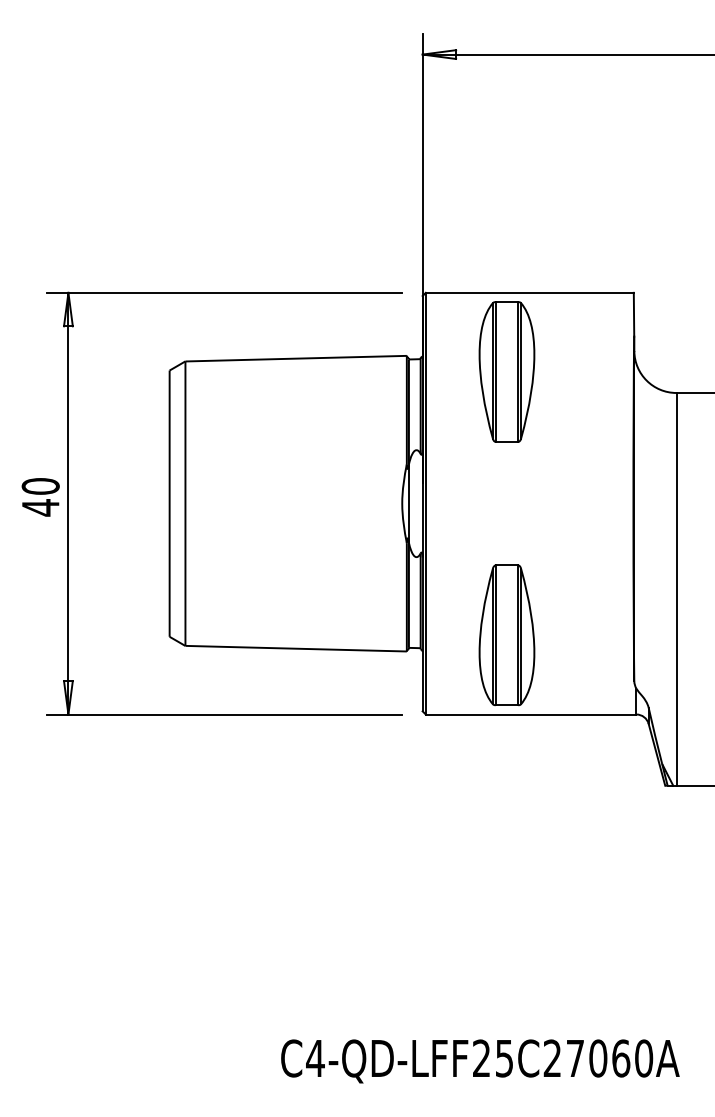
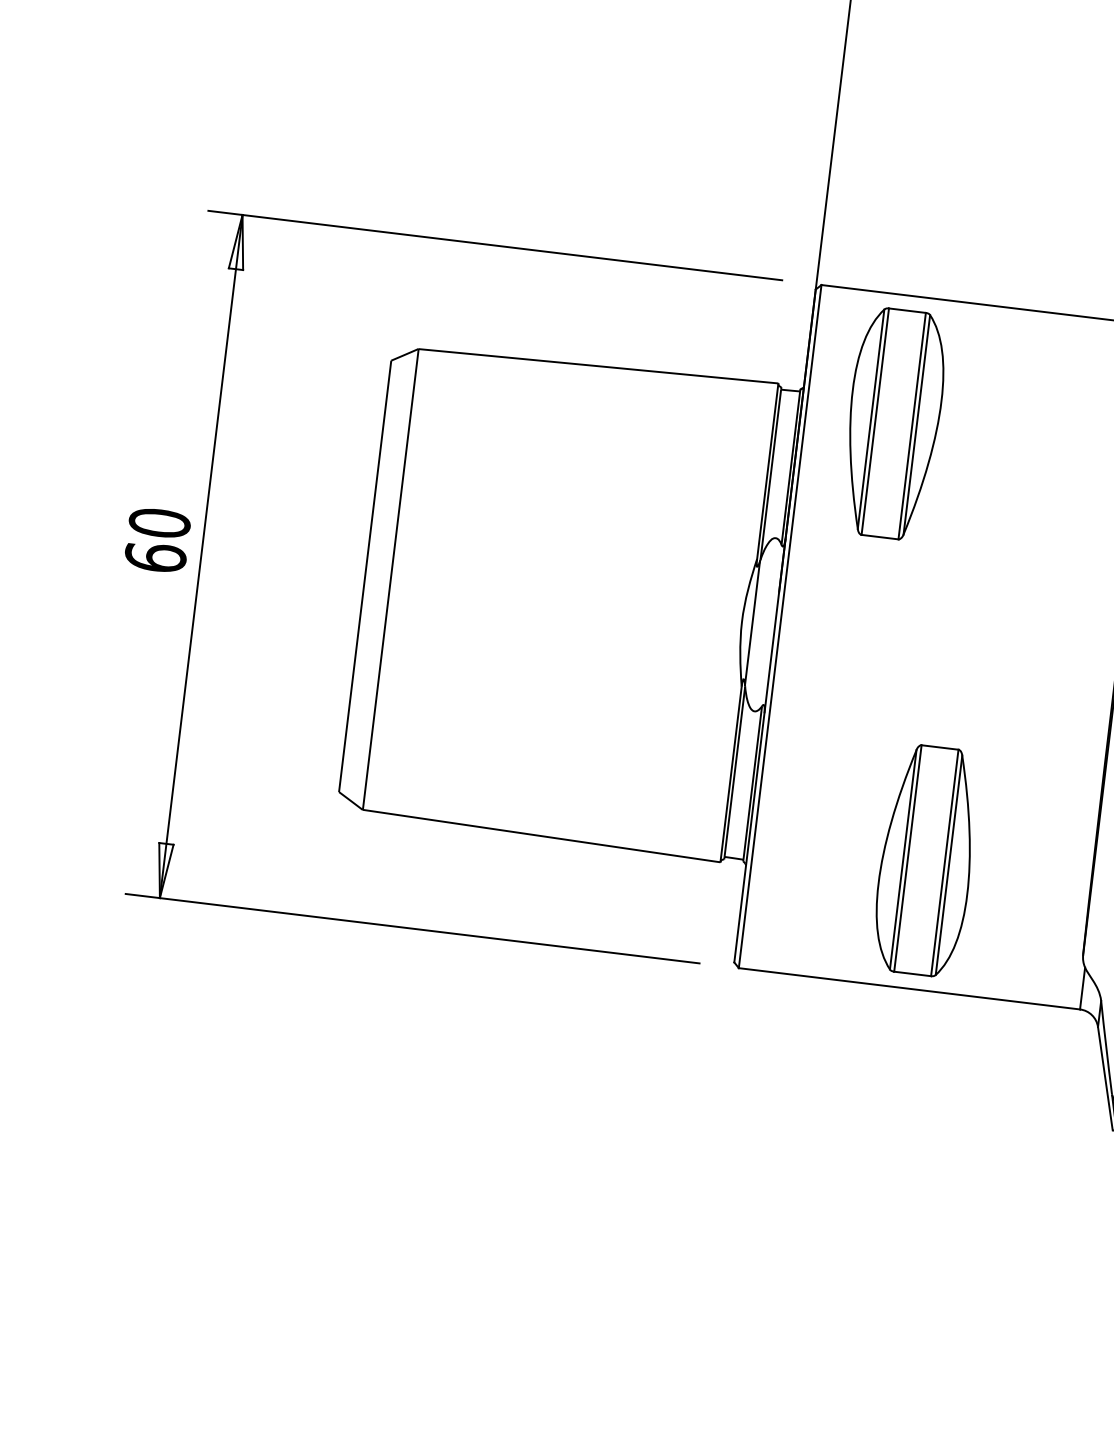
part: (506, 371) -> (893, 422), moved
text: (40, 507) -> (155, 557), 40 -> 60
part: (506, 635) -> (925, 860), moved

